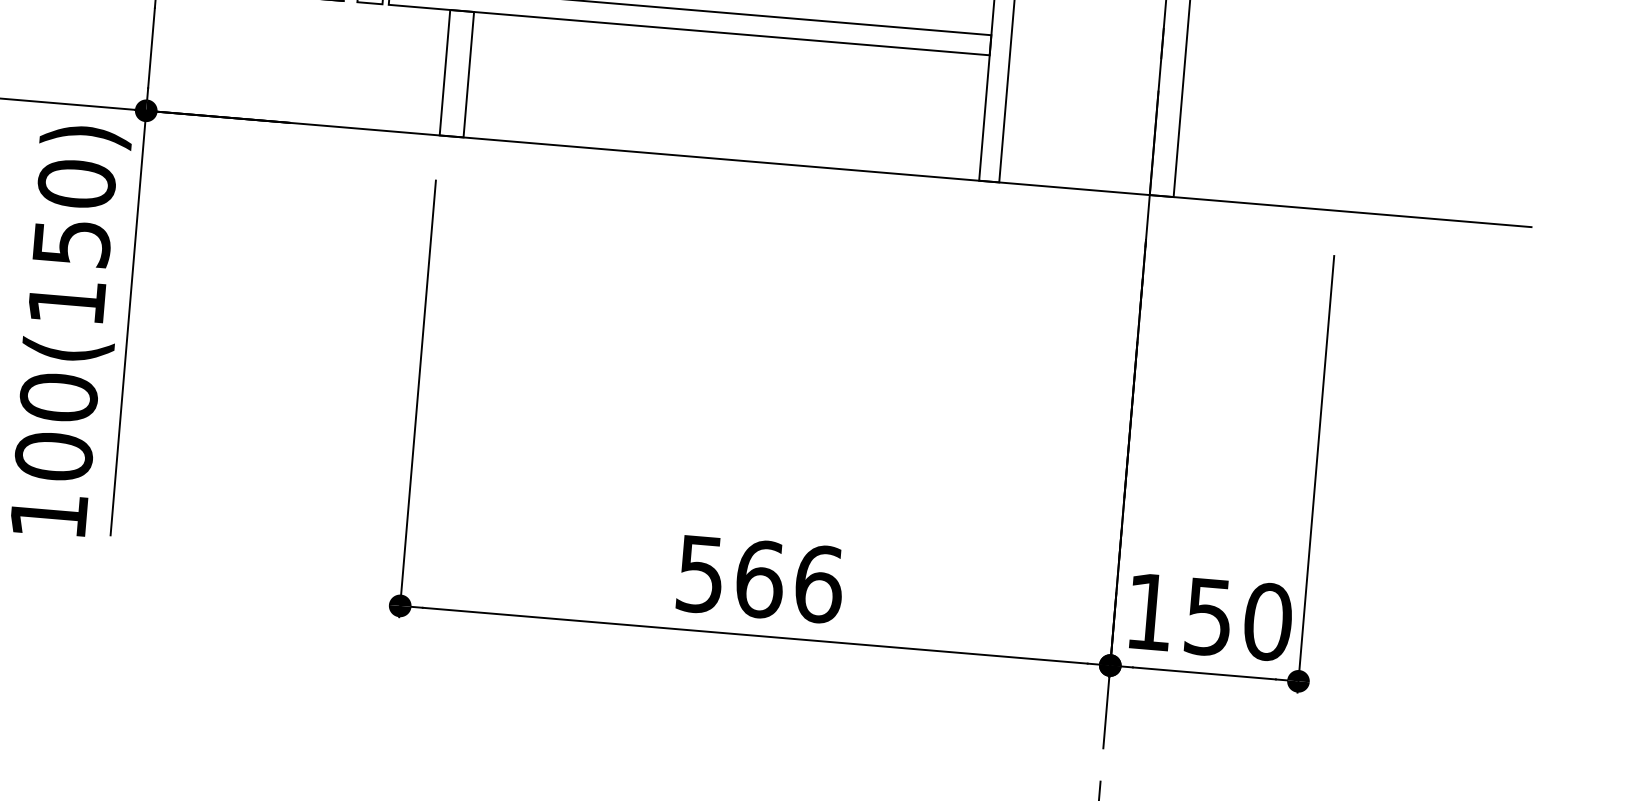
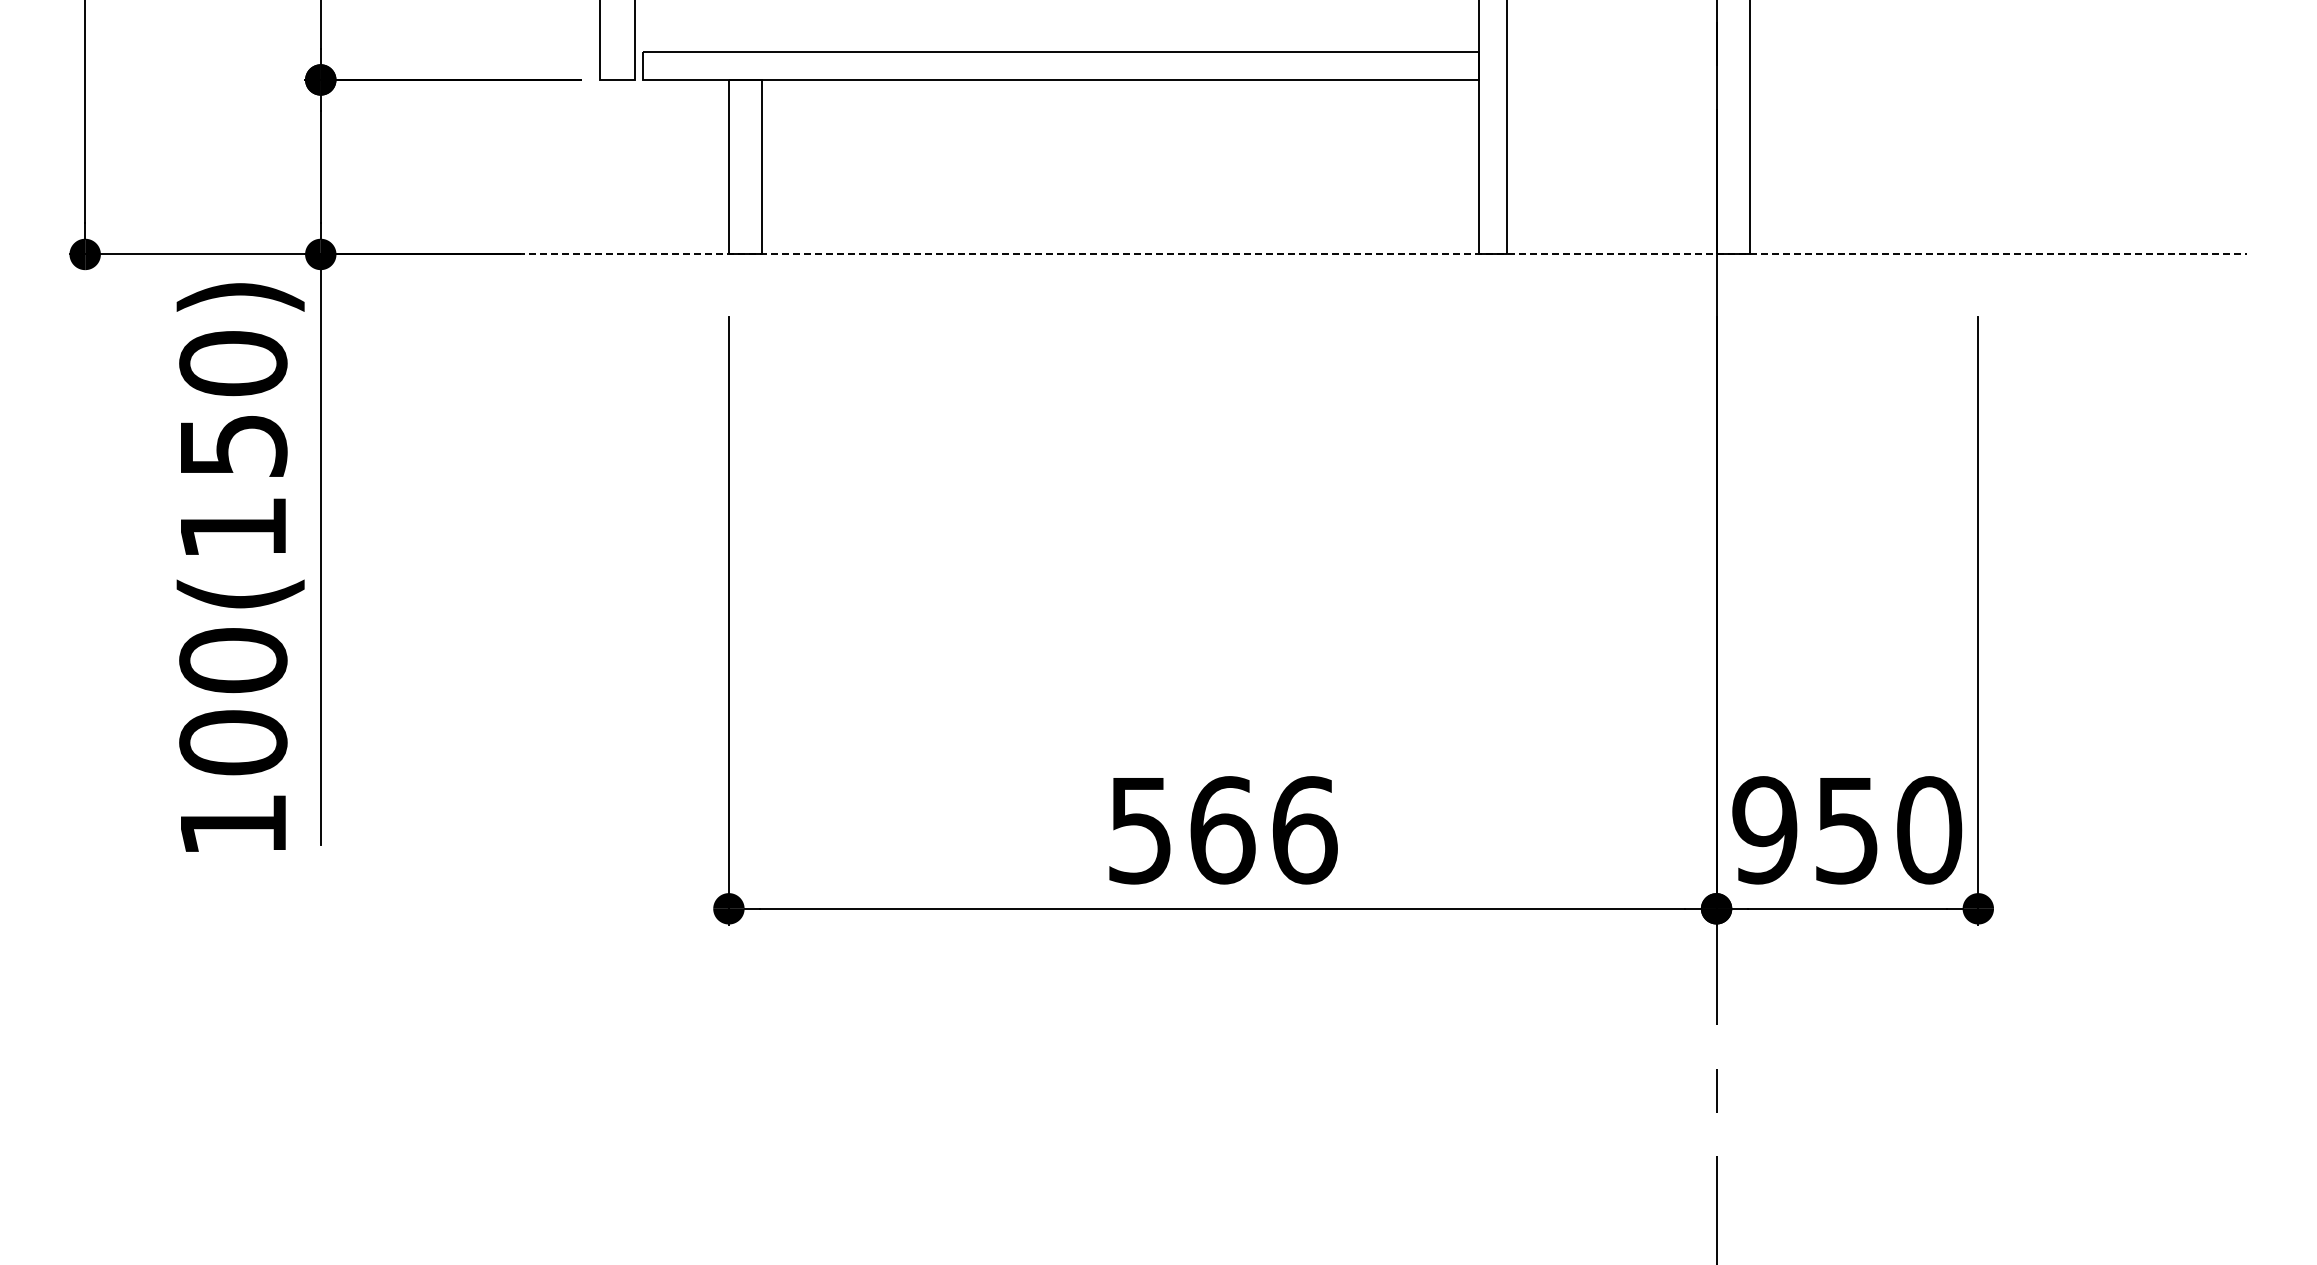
line: (842, 169) -> (1289, 254), solid -> dashed
text: (1149, 612) -> (1764, 830), 150 -> 950

